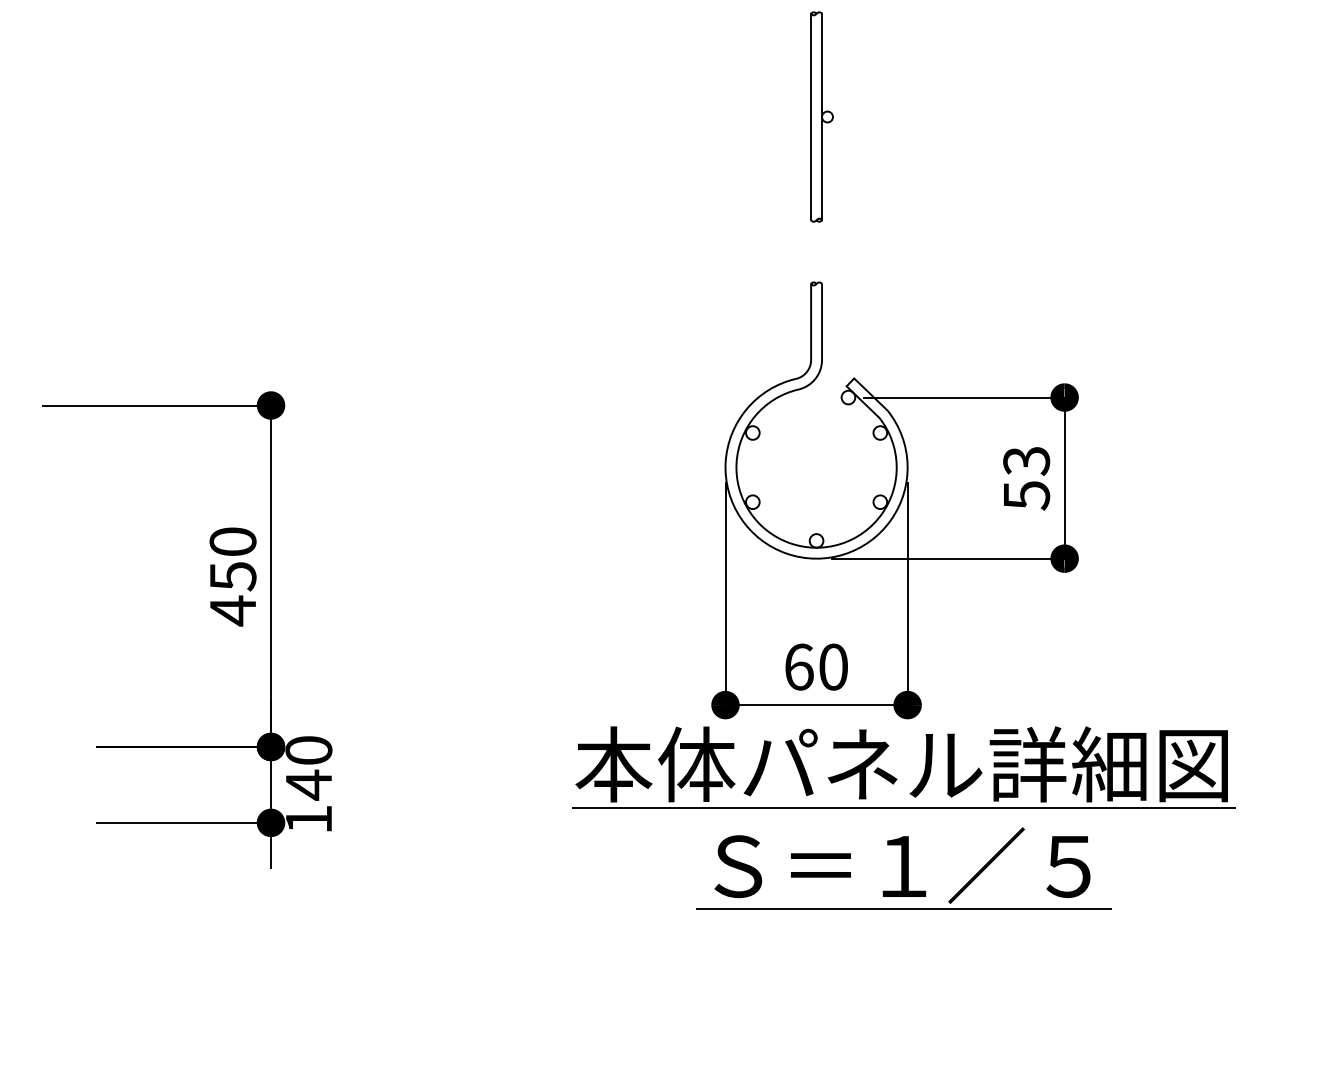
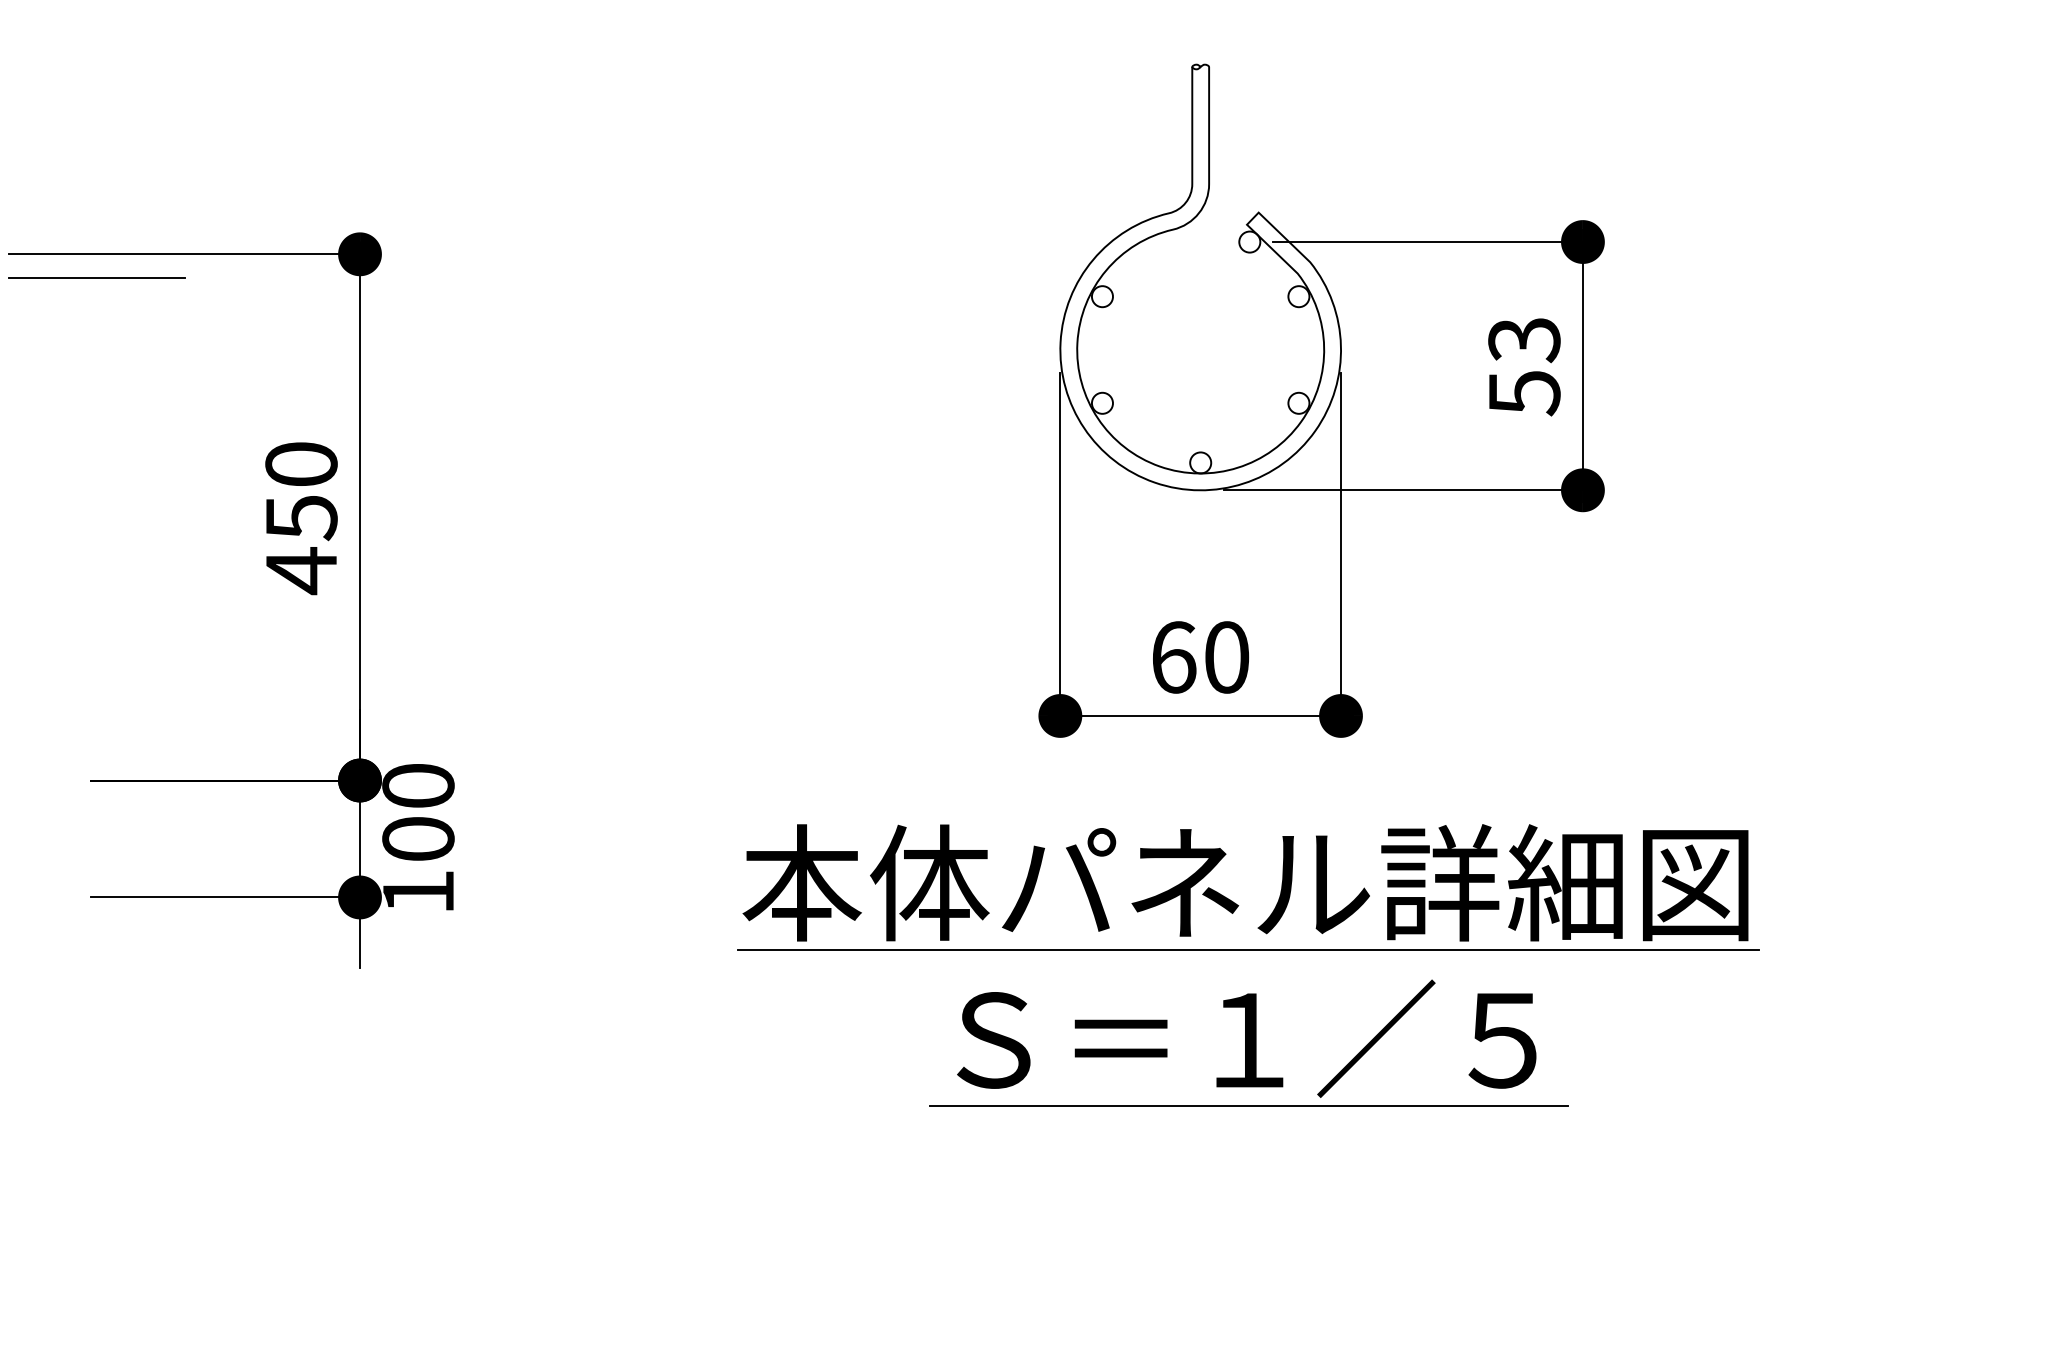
line: (100, 420) -> (97, 277), added
text: (308, 784) -> (417, 838), 140 -> 100
part: (903, 808) -> (1248, 950), moved

